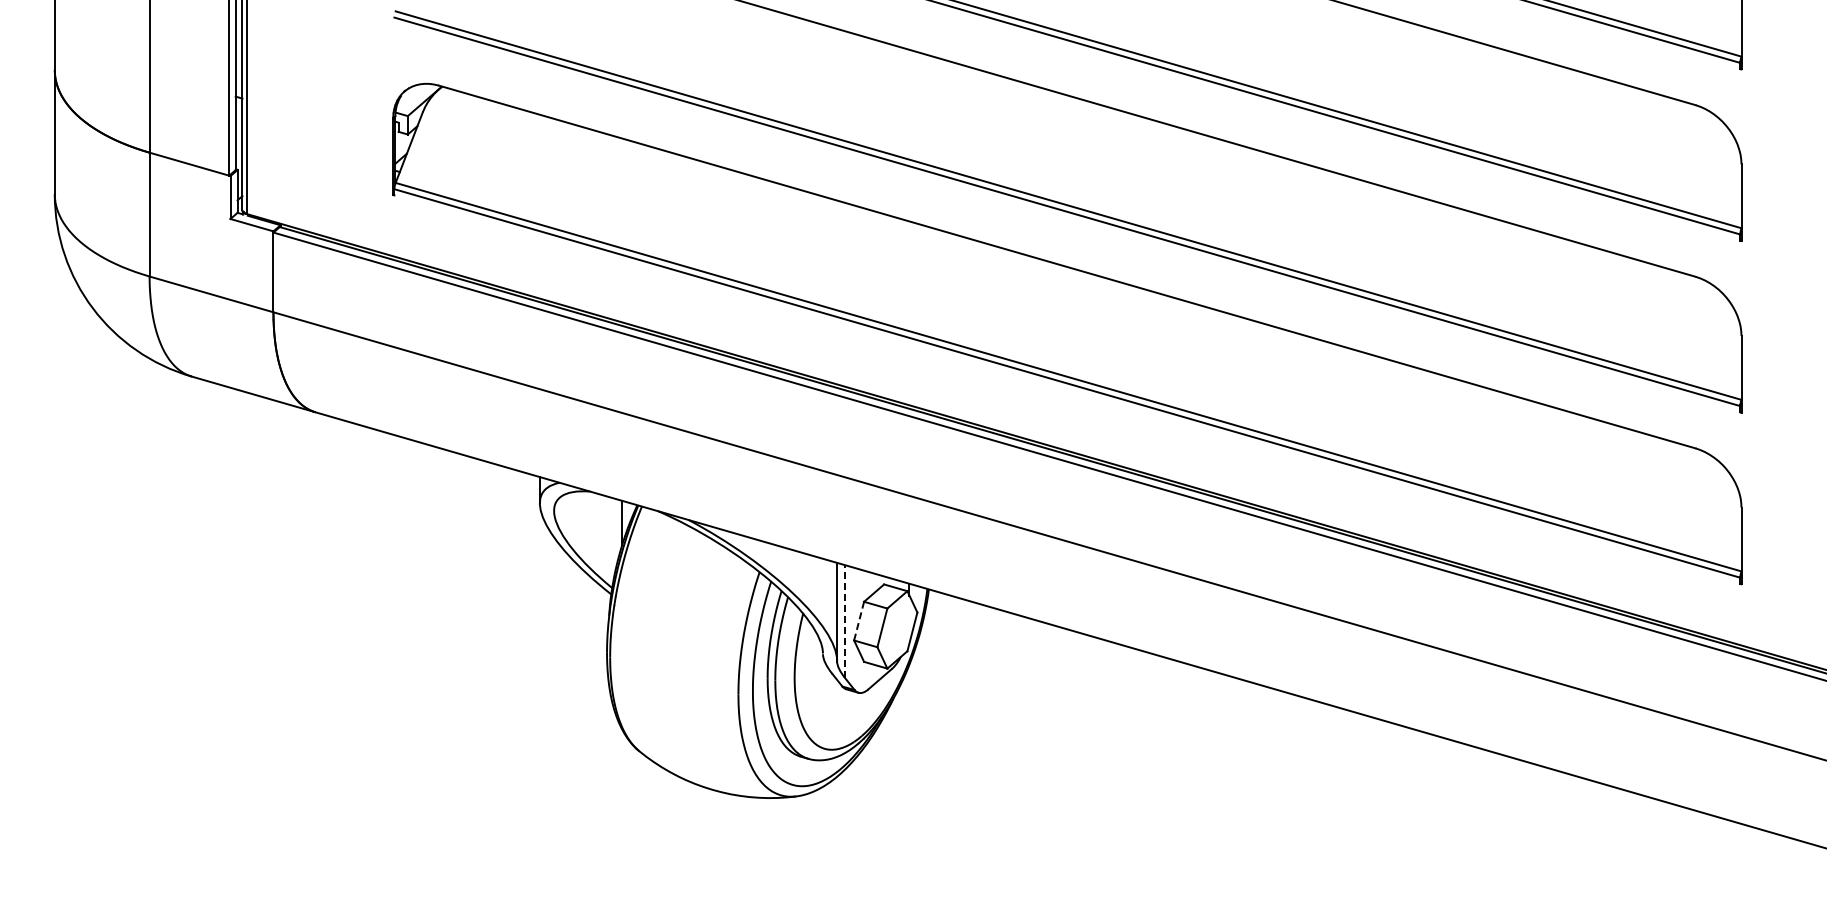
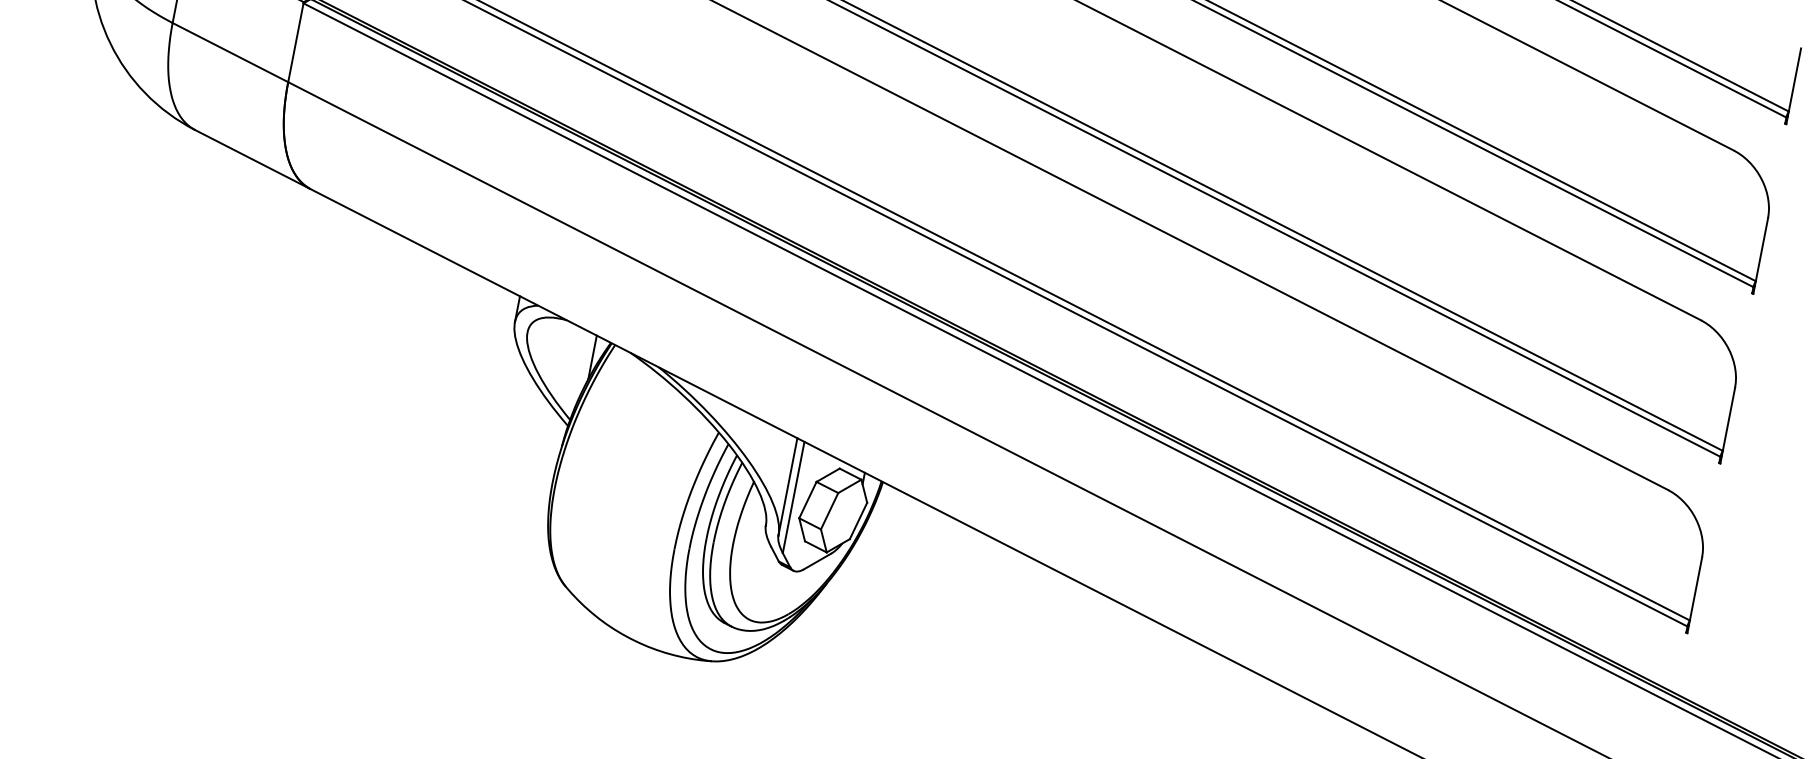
line: (844, 620) -> (793, 496), dashed -> solid
line: (859, 621) -> (808, 500), dashed -> solid

